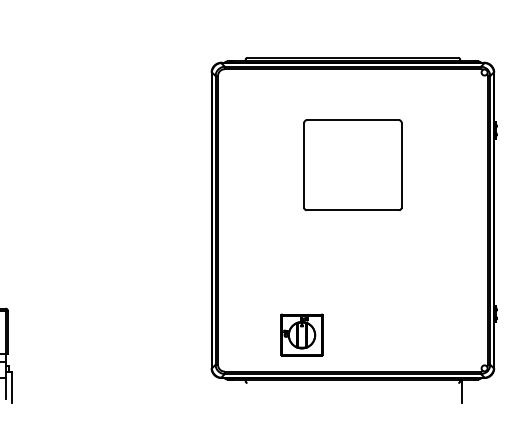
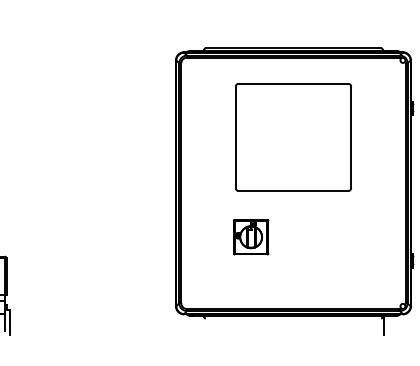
part: (352, 165) -> (293, 137), size x1.43
part: (301, 334) -> (250, 236), moved

